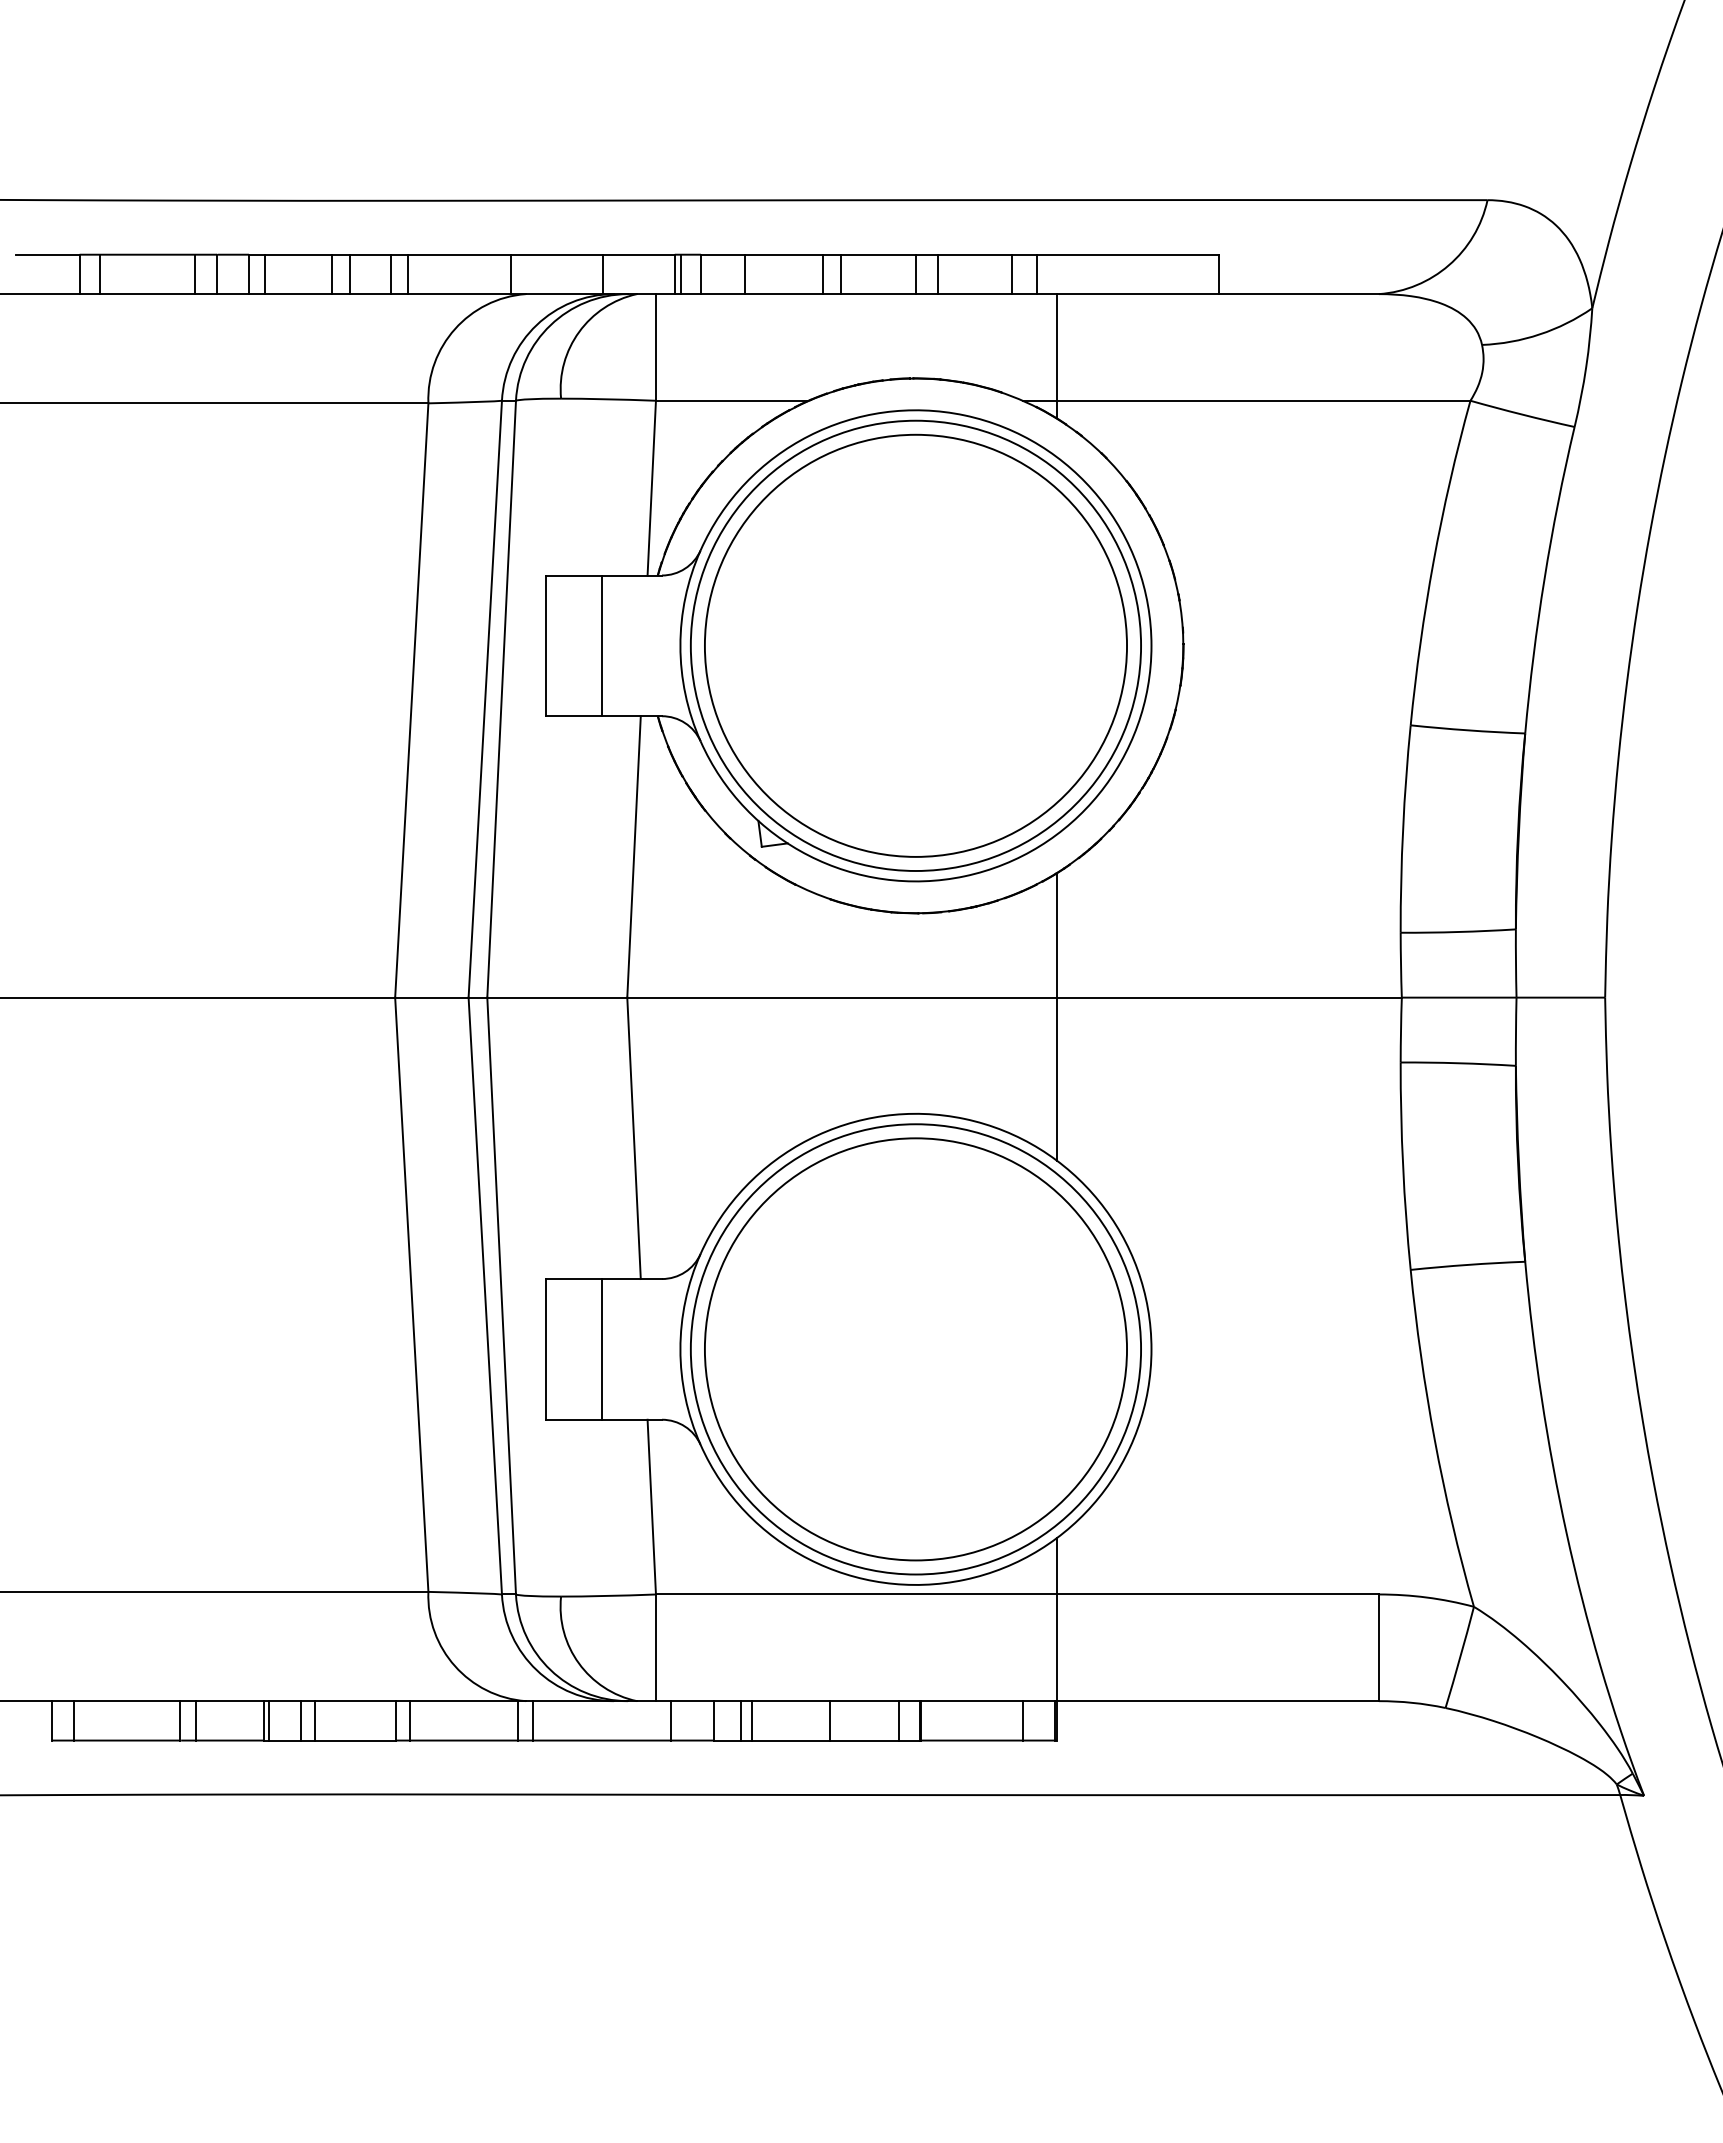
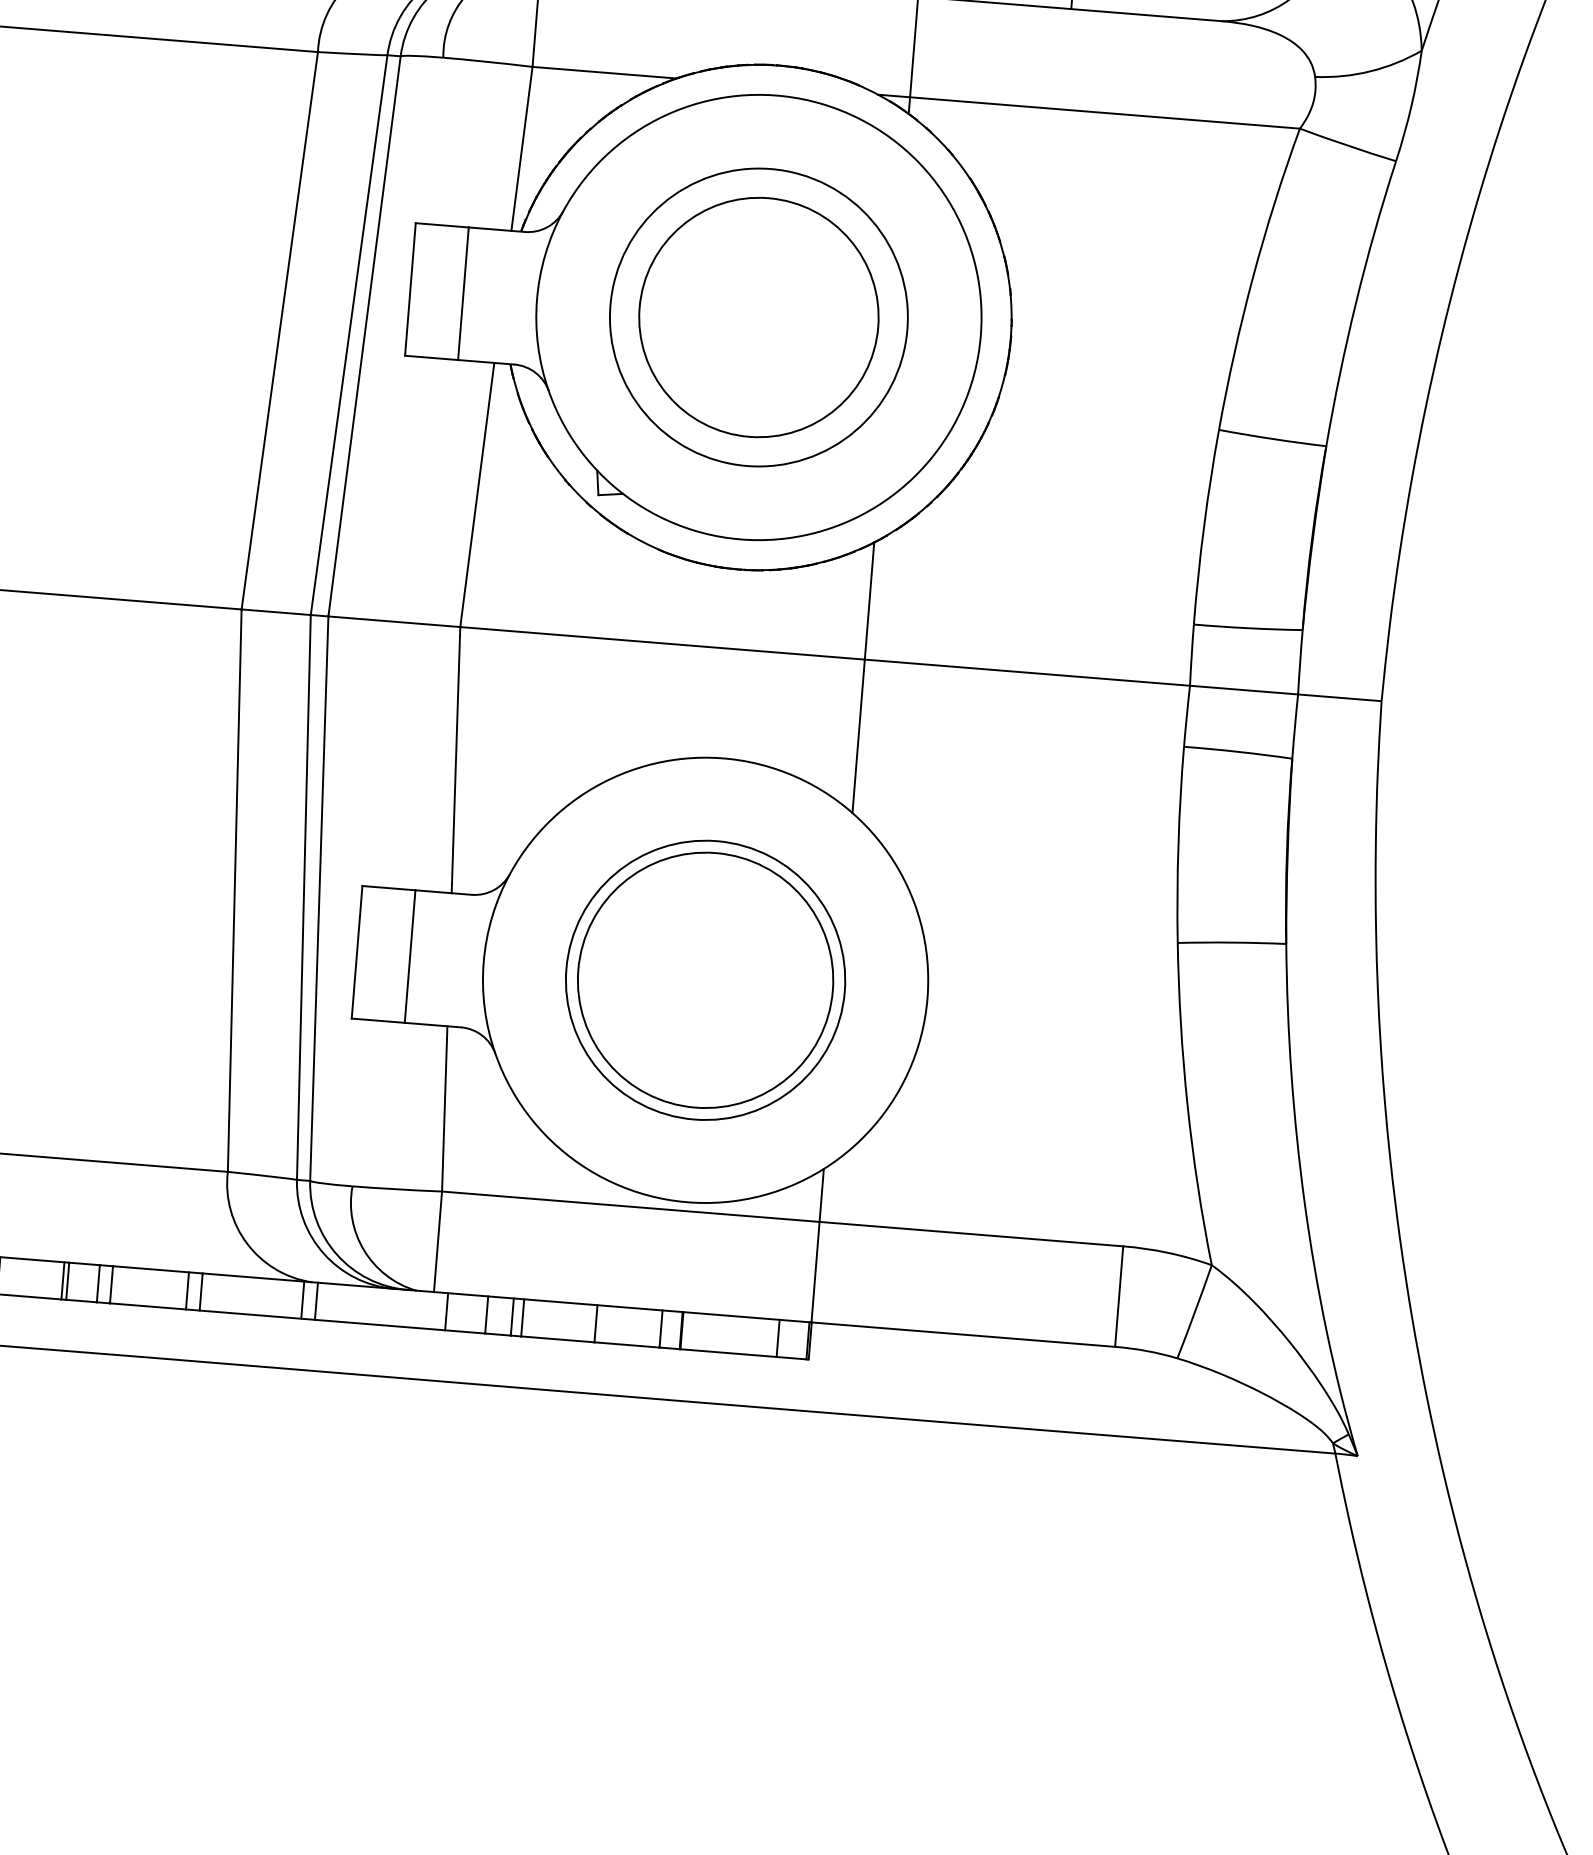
circle: (915, 645) -> (758, 317), size x0.6
circle: (915, 645) -> (758, 317), size x0.7
circle: (915, 1349) -> (705, 980), size x0.6
circle: (915, 1349) -> (705, 980), size x0.7

